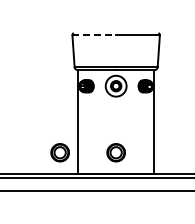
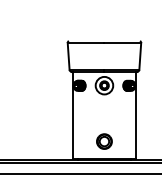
line: (94, 35) -> (86, 43), dashed -> solid
part: (59, 152) -> (56, 141), removed

